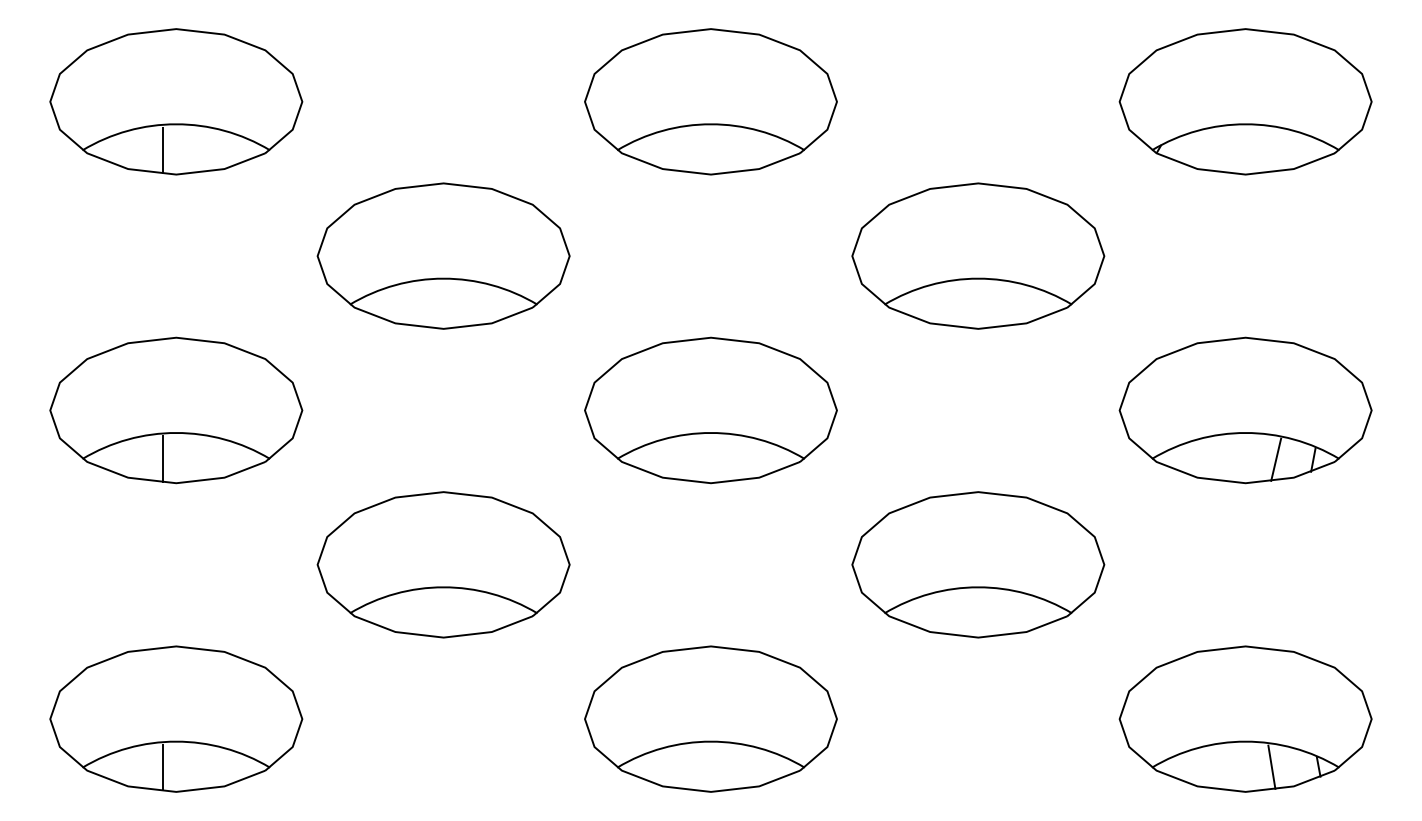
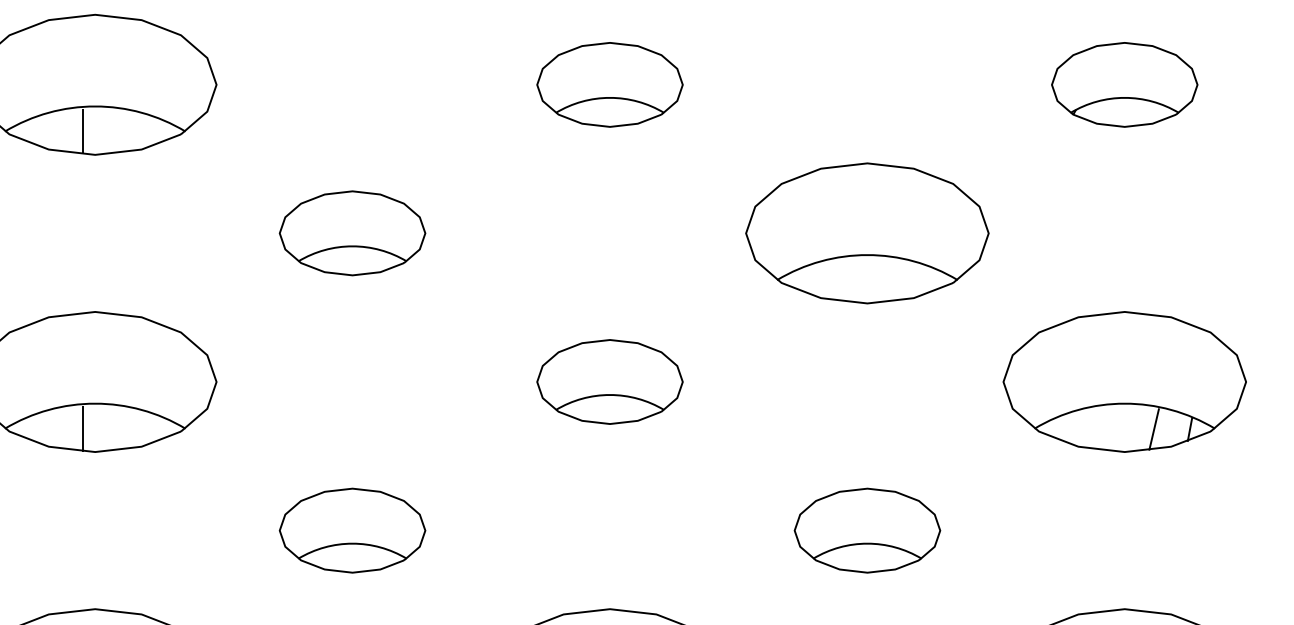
part: (710, 101) -> (609, 84), size x0.6
part: (1245, 101) -> (1124, 84), size x0.6
part: (443, 255) -> (352, 232), size x0.6
part: (710, 410) -> (609, 382), size x0.6
part: (443, 564) -> (352, 530), size x0.6
part: (978, 564) -> (867, 530), size x0.6

